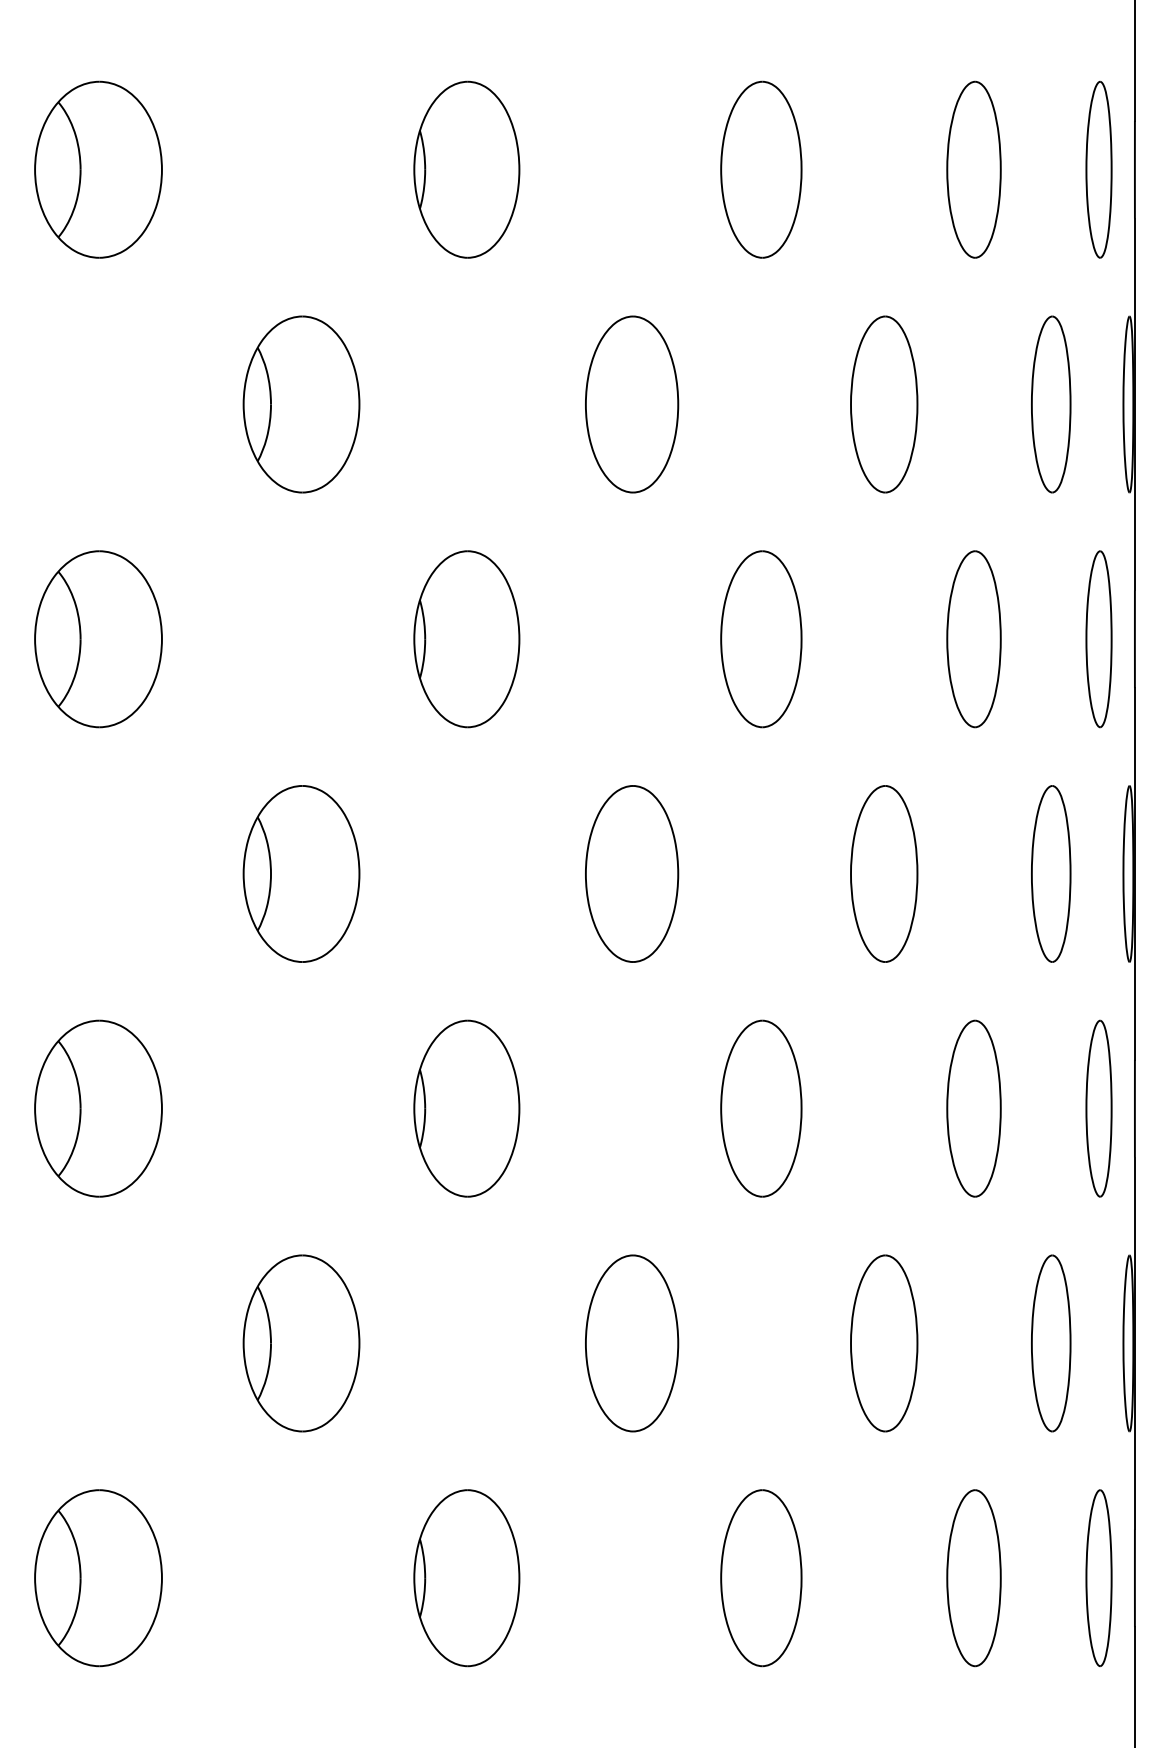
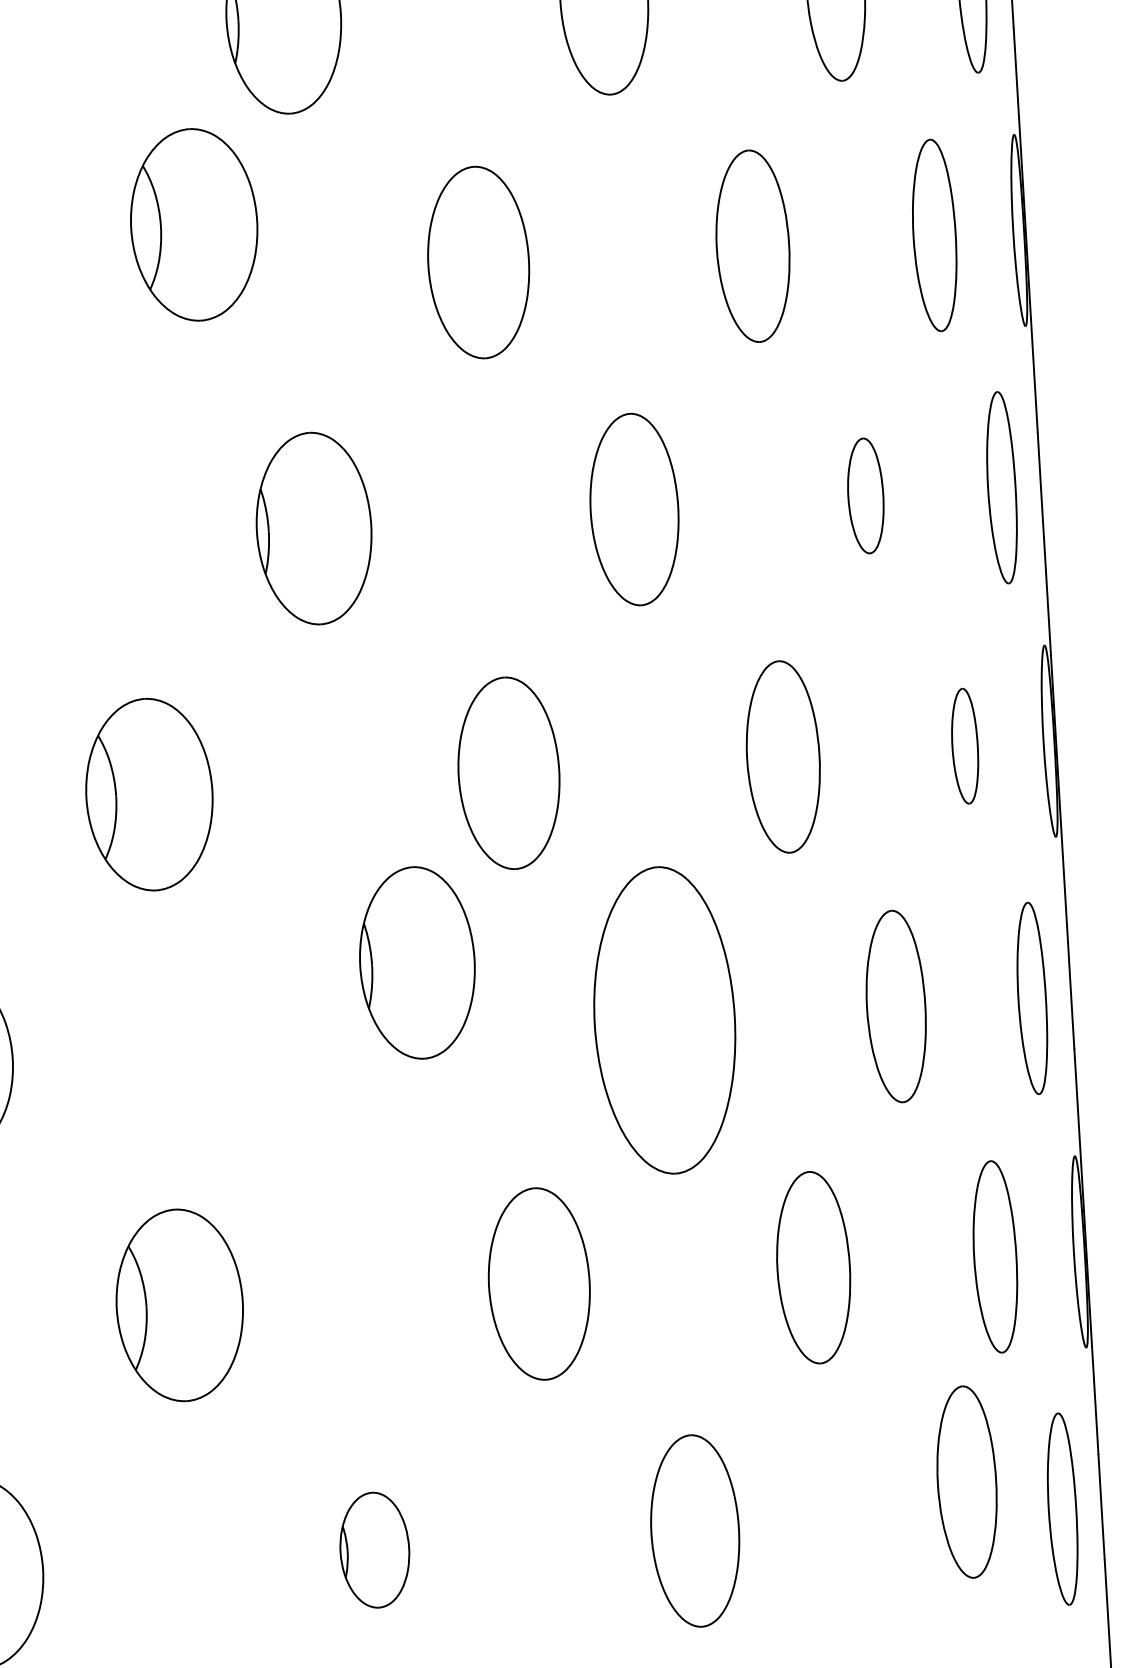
part: (301, 404) -> (194, 224), moved
part: (973, 639) -> (865, 496), size x0.6
part: (1051, 873) -> (965, 745), size x0.6
part: (466, 1108) -> (417, 962), moved
part: (761, 1108) -> (664, 1020), size x1.6
part: (466, 1578) -> (374, 1550), size x0.6
part: (973, 1578) -> (966, 1482), moved

